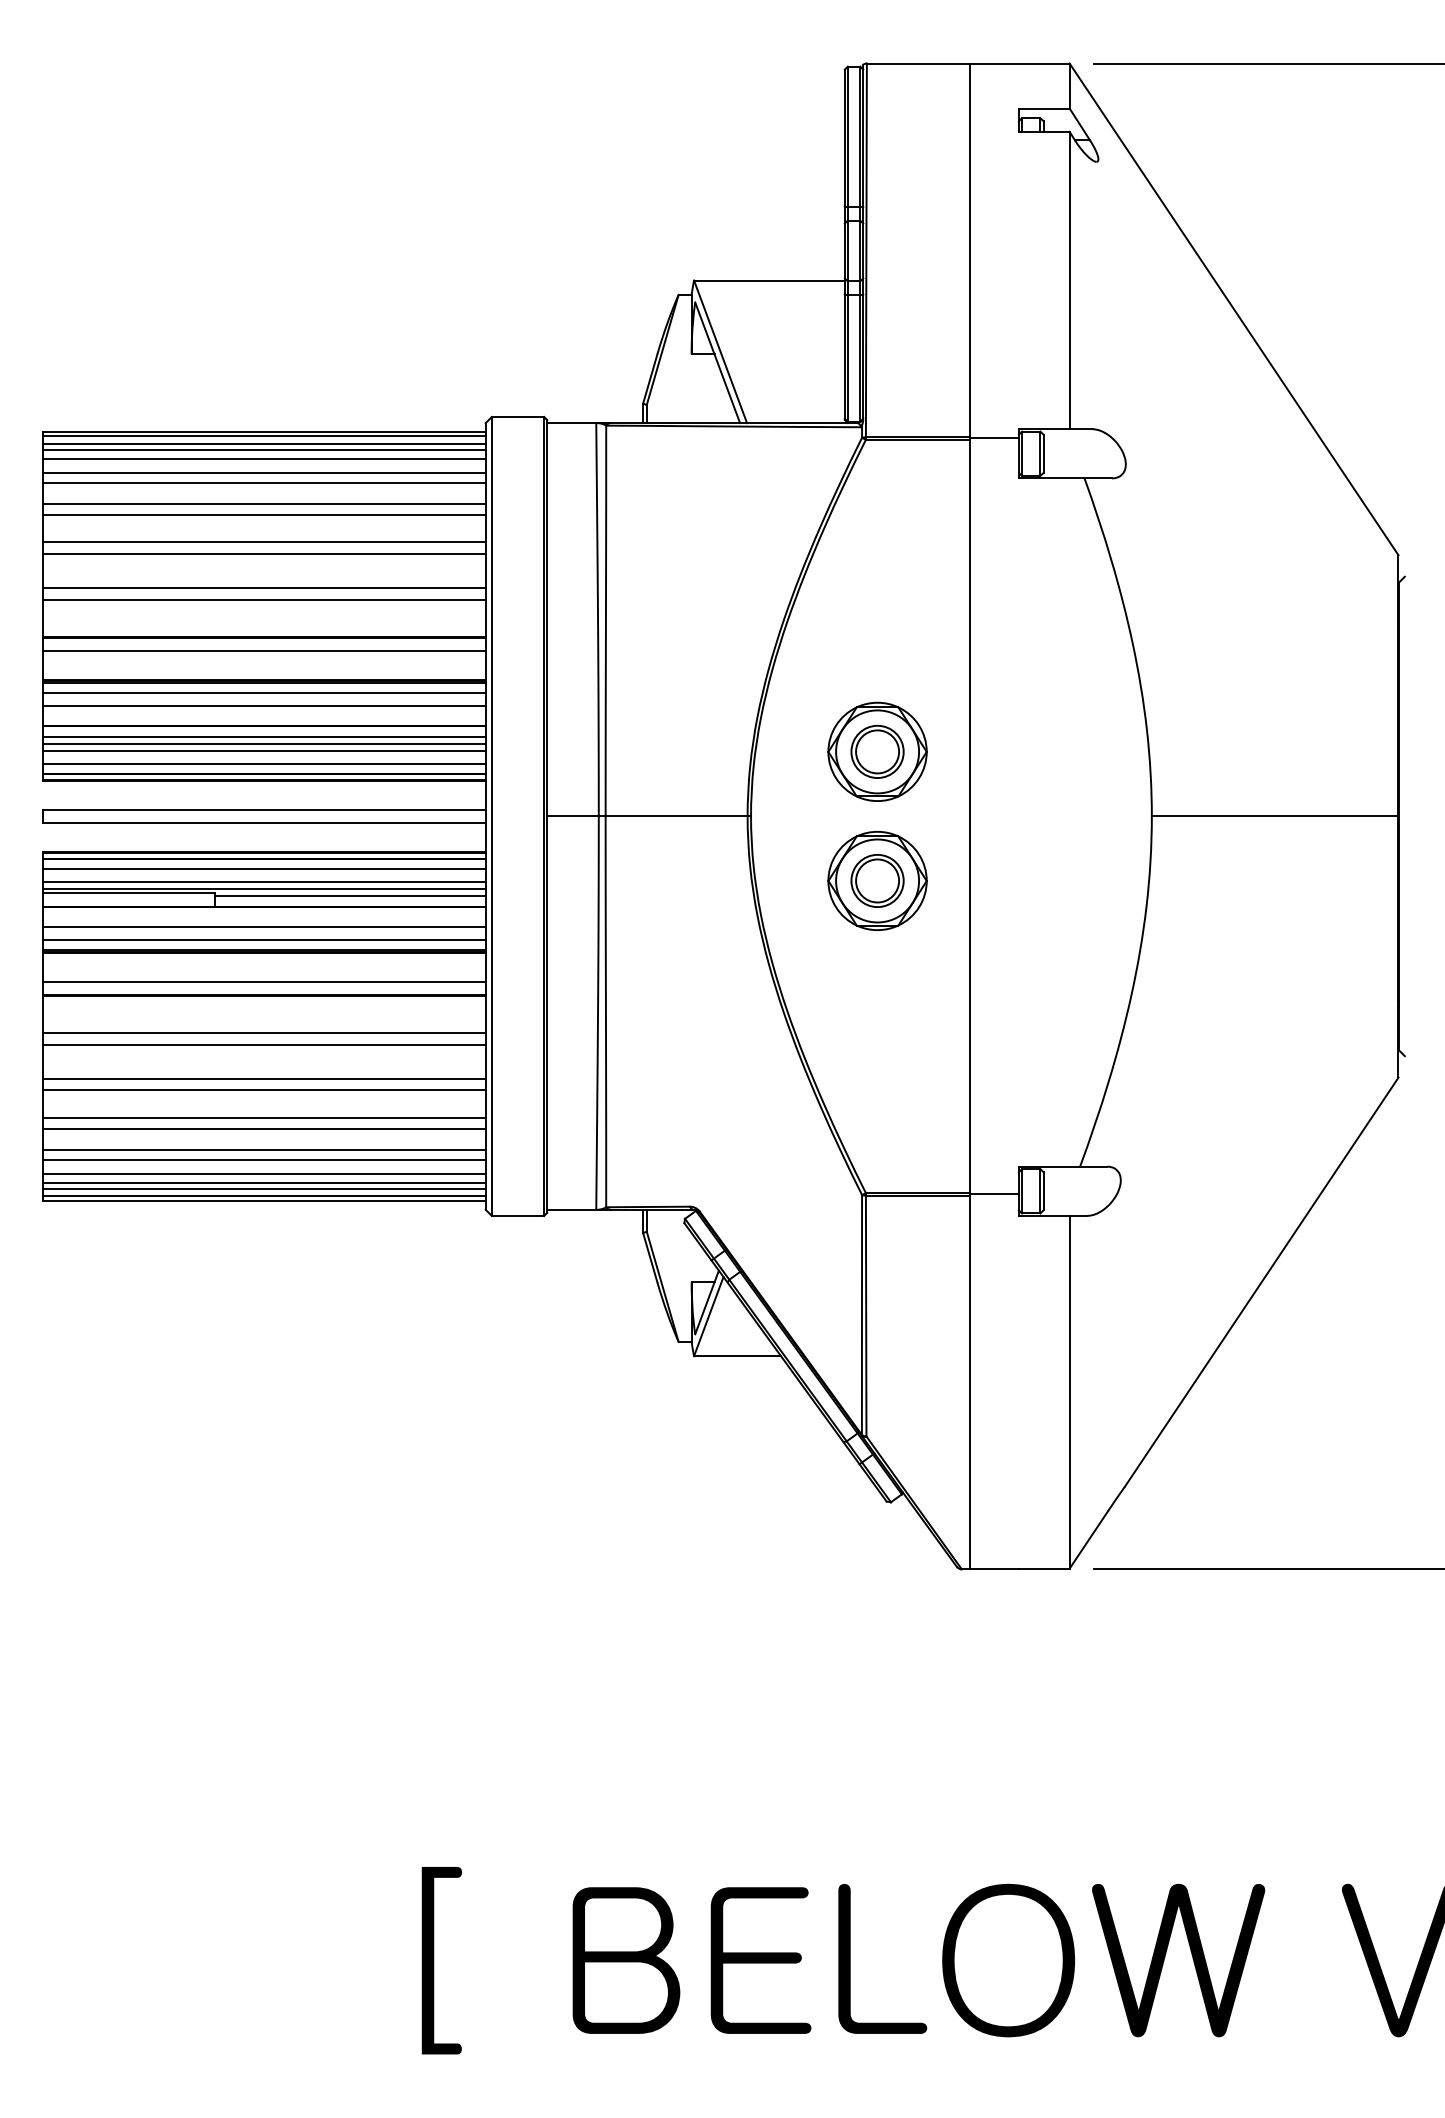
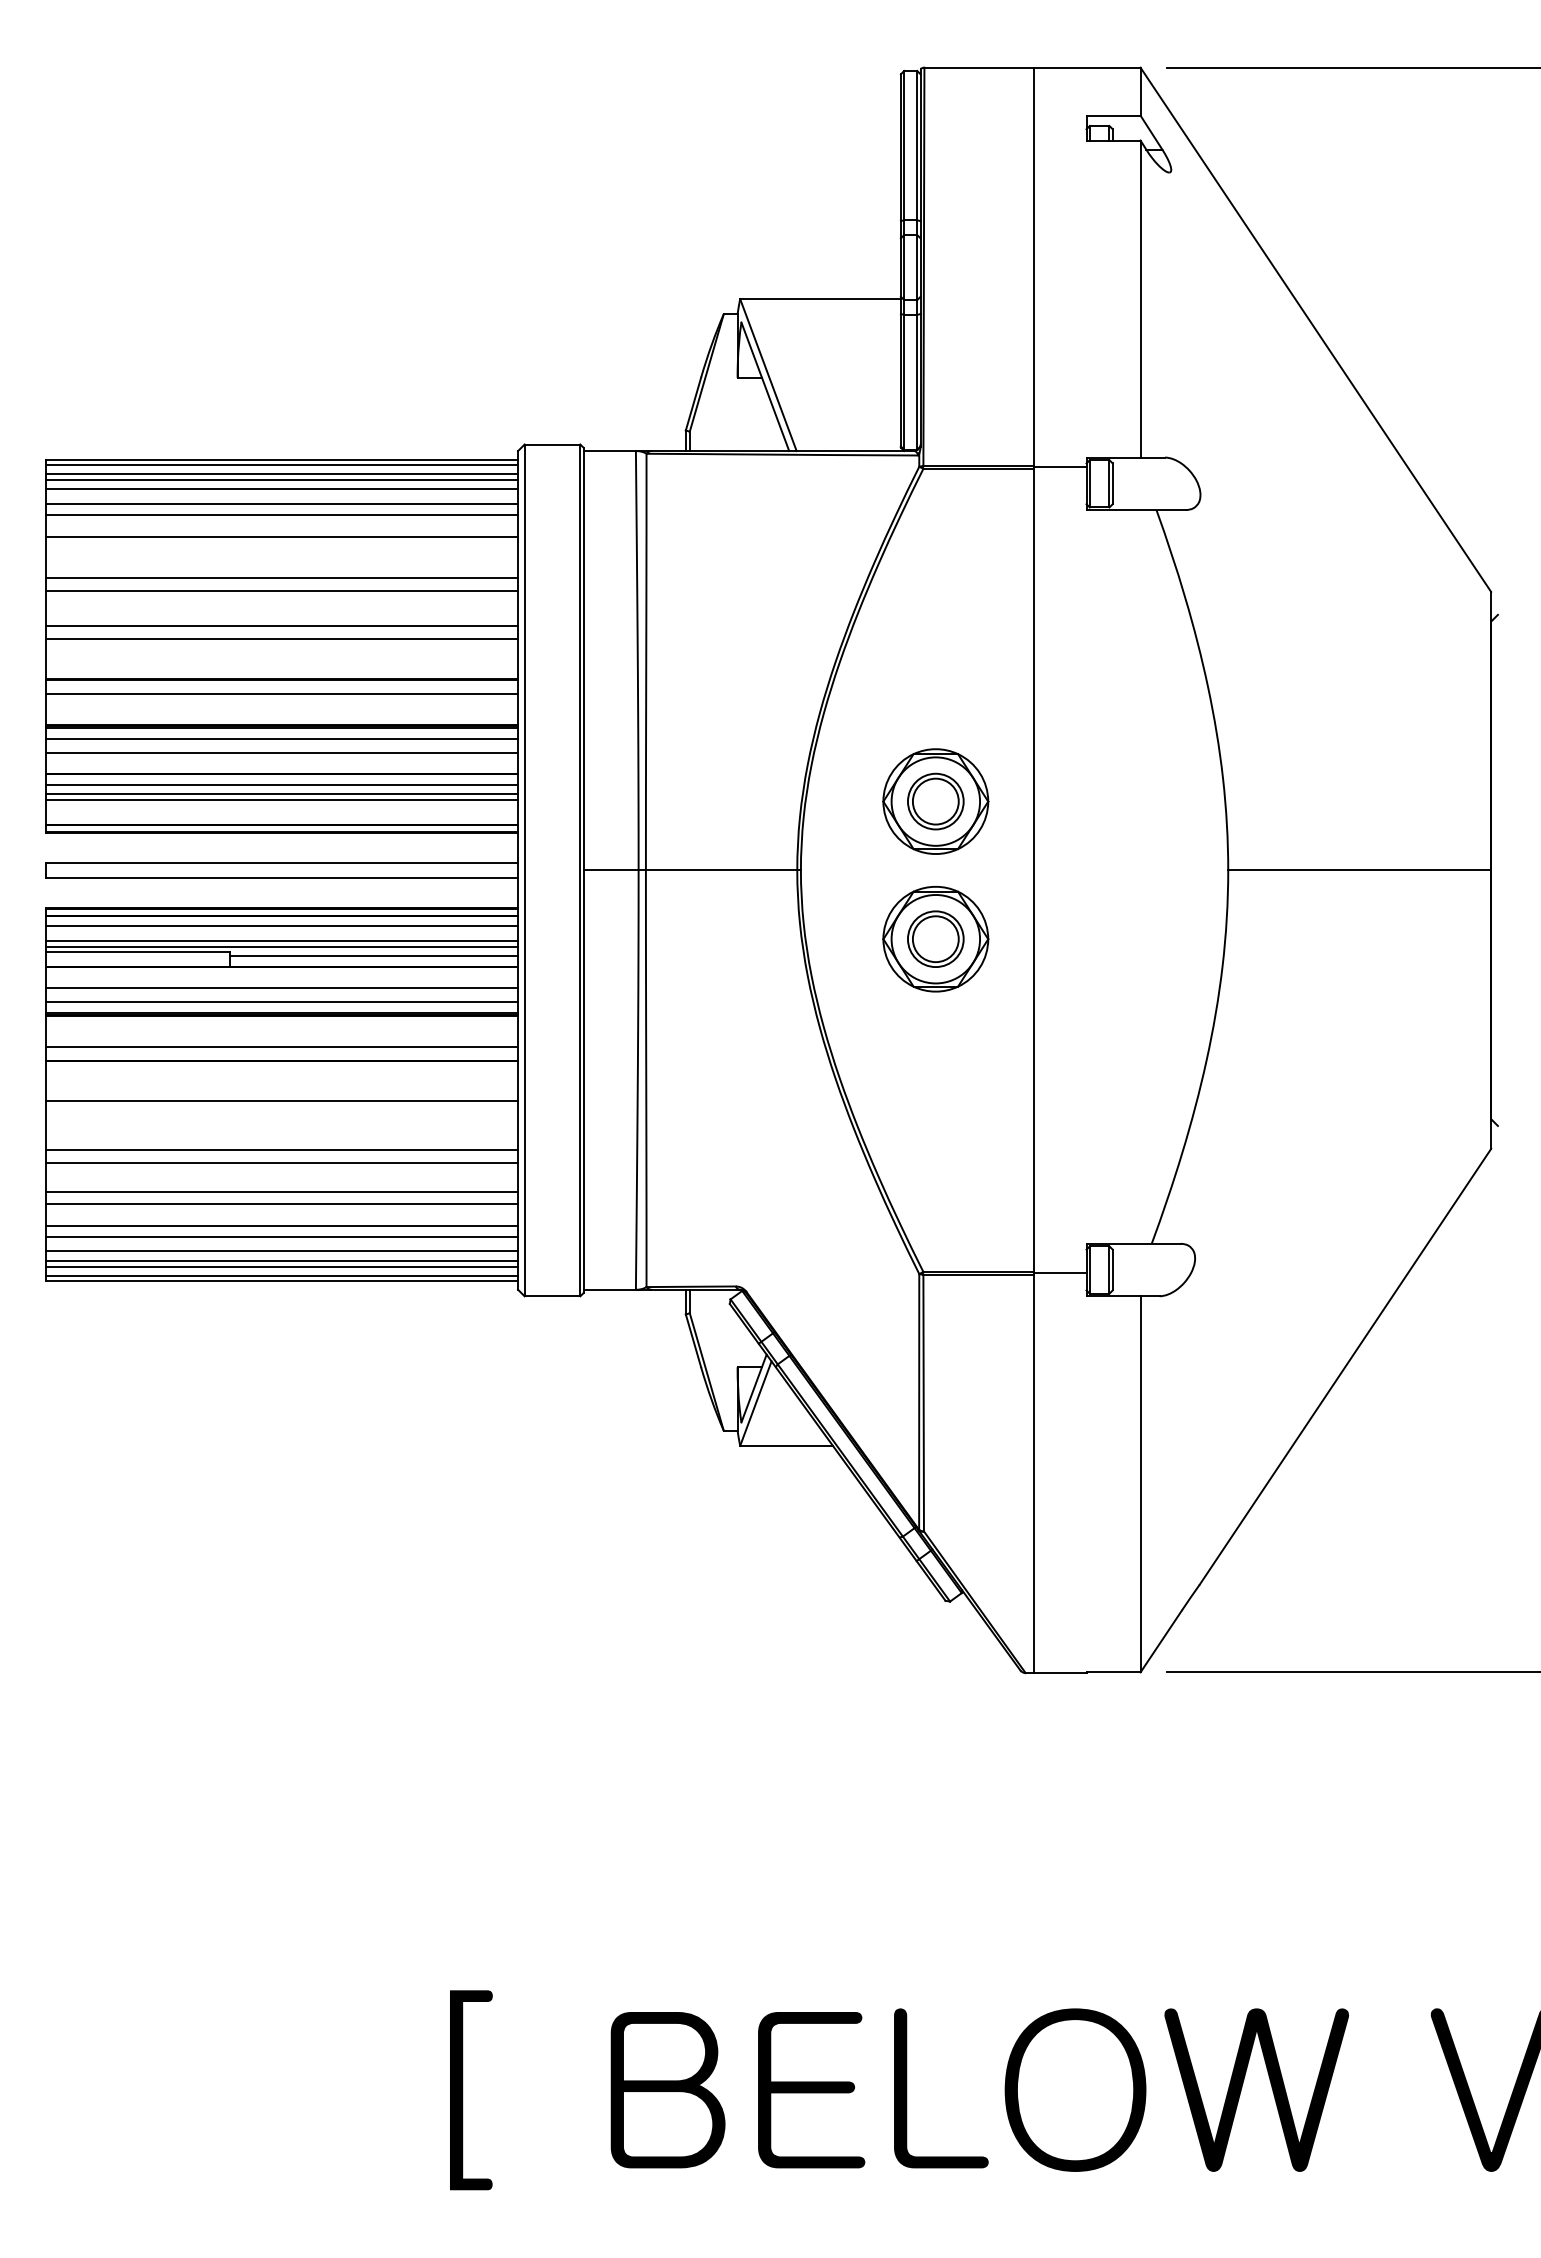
line: (264, 514) -> (282, 548), removed
line: (264, 763) -> (282, 814), removed
line: (264, 1045) -> (282, 1114), removed

